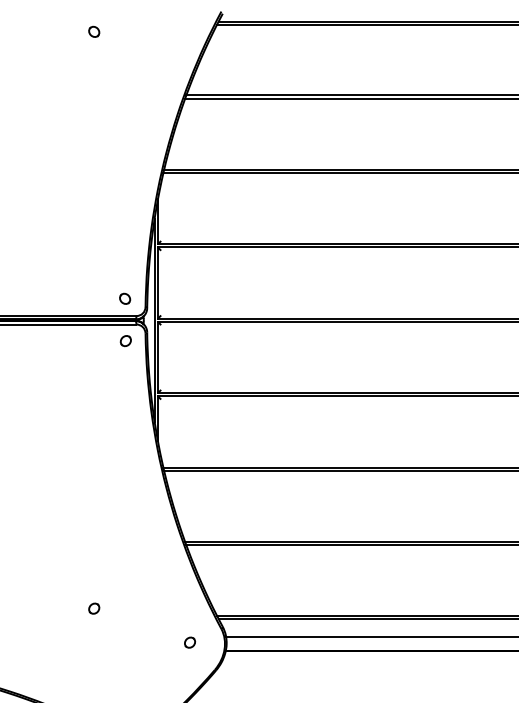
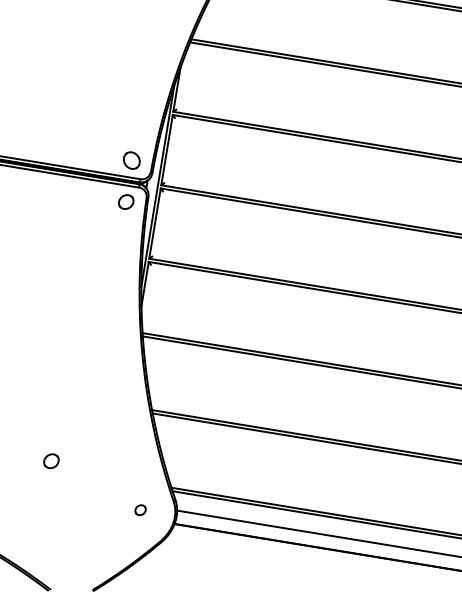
part: (125, 298) -> (132, 160), size x1.6
part: (125, 341) -> (125, 202), size x1.4
part: (94, 608) -> (51, 461), size x1.4

